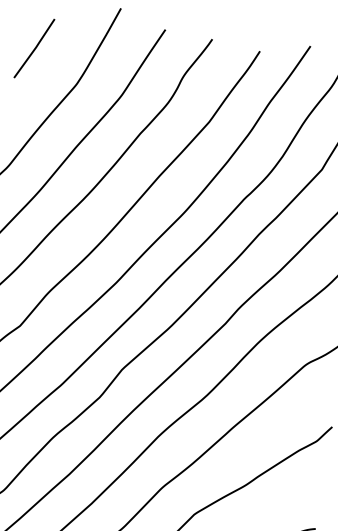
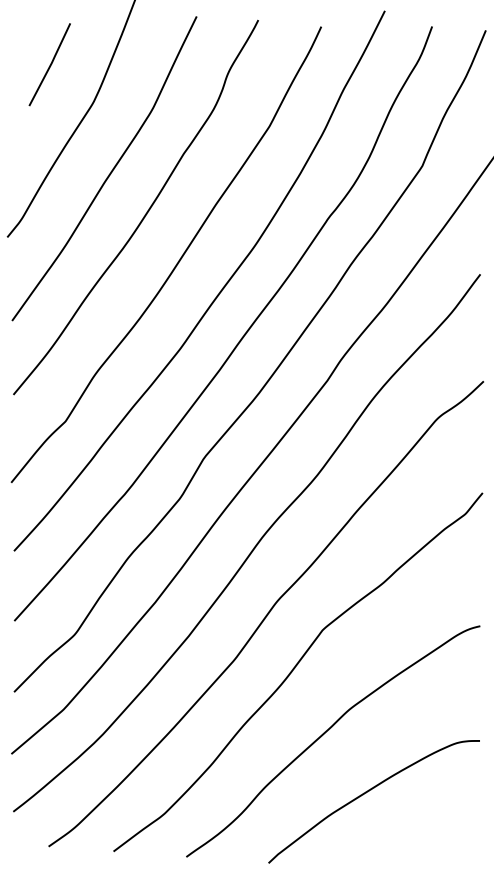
curve: (34, 48) -> (50, 64), moved

